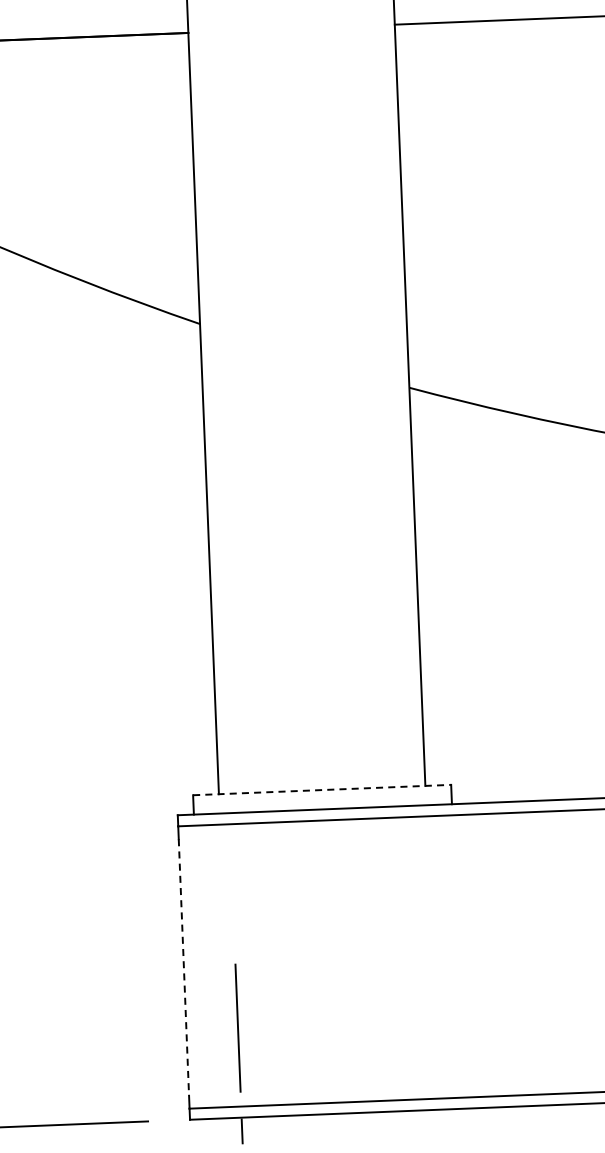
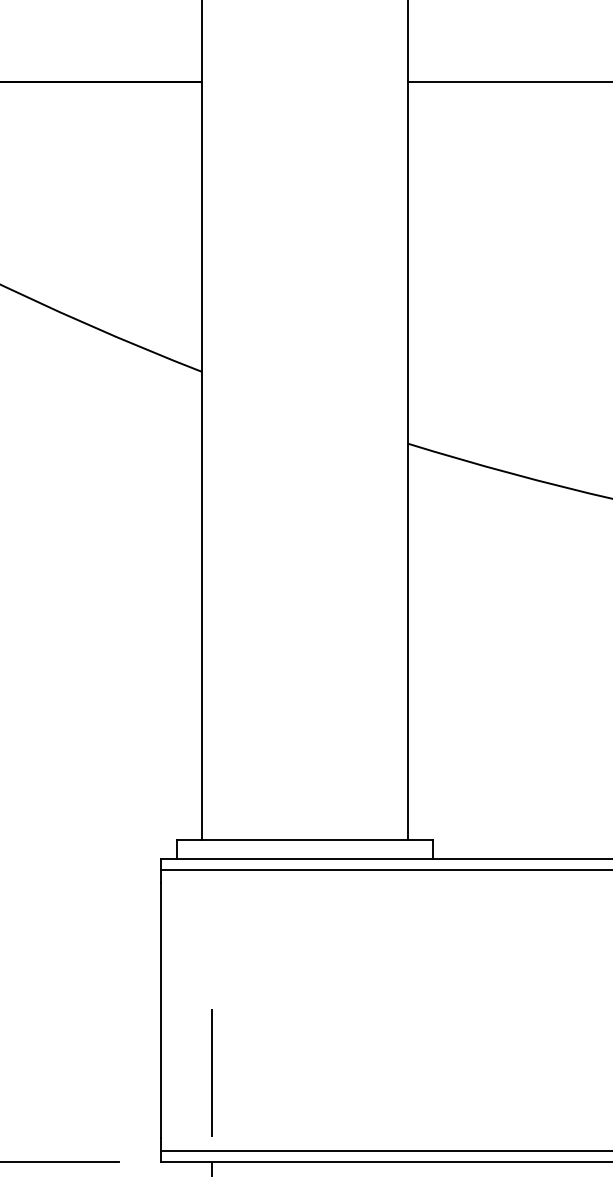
line: (322, 789) -> (305, 839), dashed -> solid
line: (183, 967) -> (160, 1010), dashed -> solid

